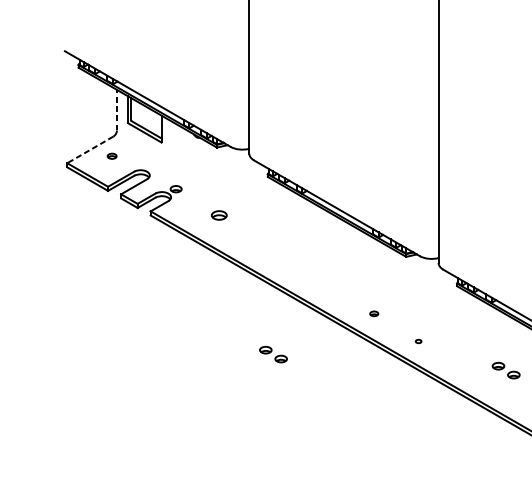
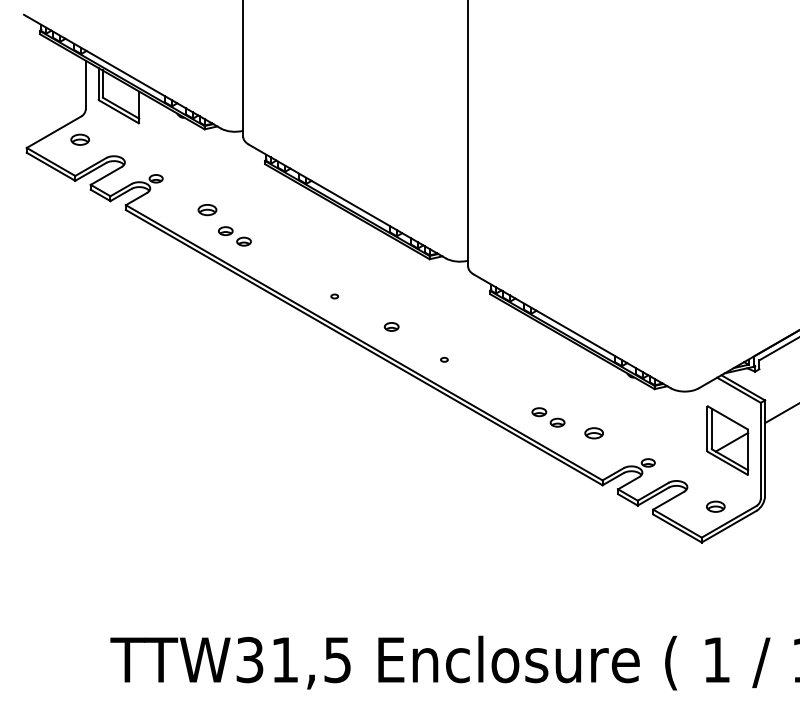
line: (116, 109) -> (85, 84), dashed -> solid
line: (90, 150) -> (54, 132), dashed -> solid
part: (111, 156) -> (79, 139), size x1.67
part: (326, 288) -> (334, 296), added
part: (374, 313) -> (391, 326), size x1.43
part: (273, 354) -> (234, 236), moved
part: (506, 370) -> (548, 417), moved

